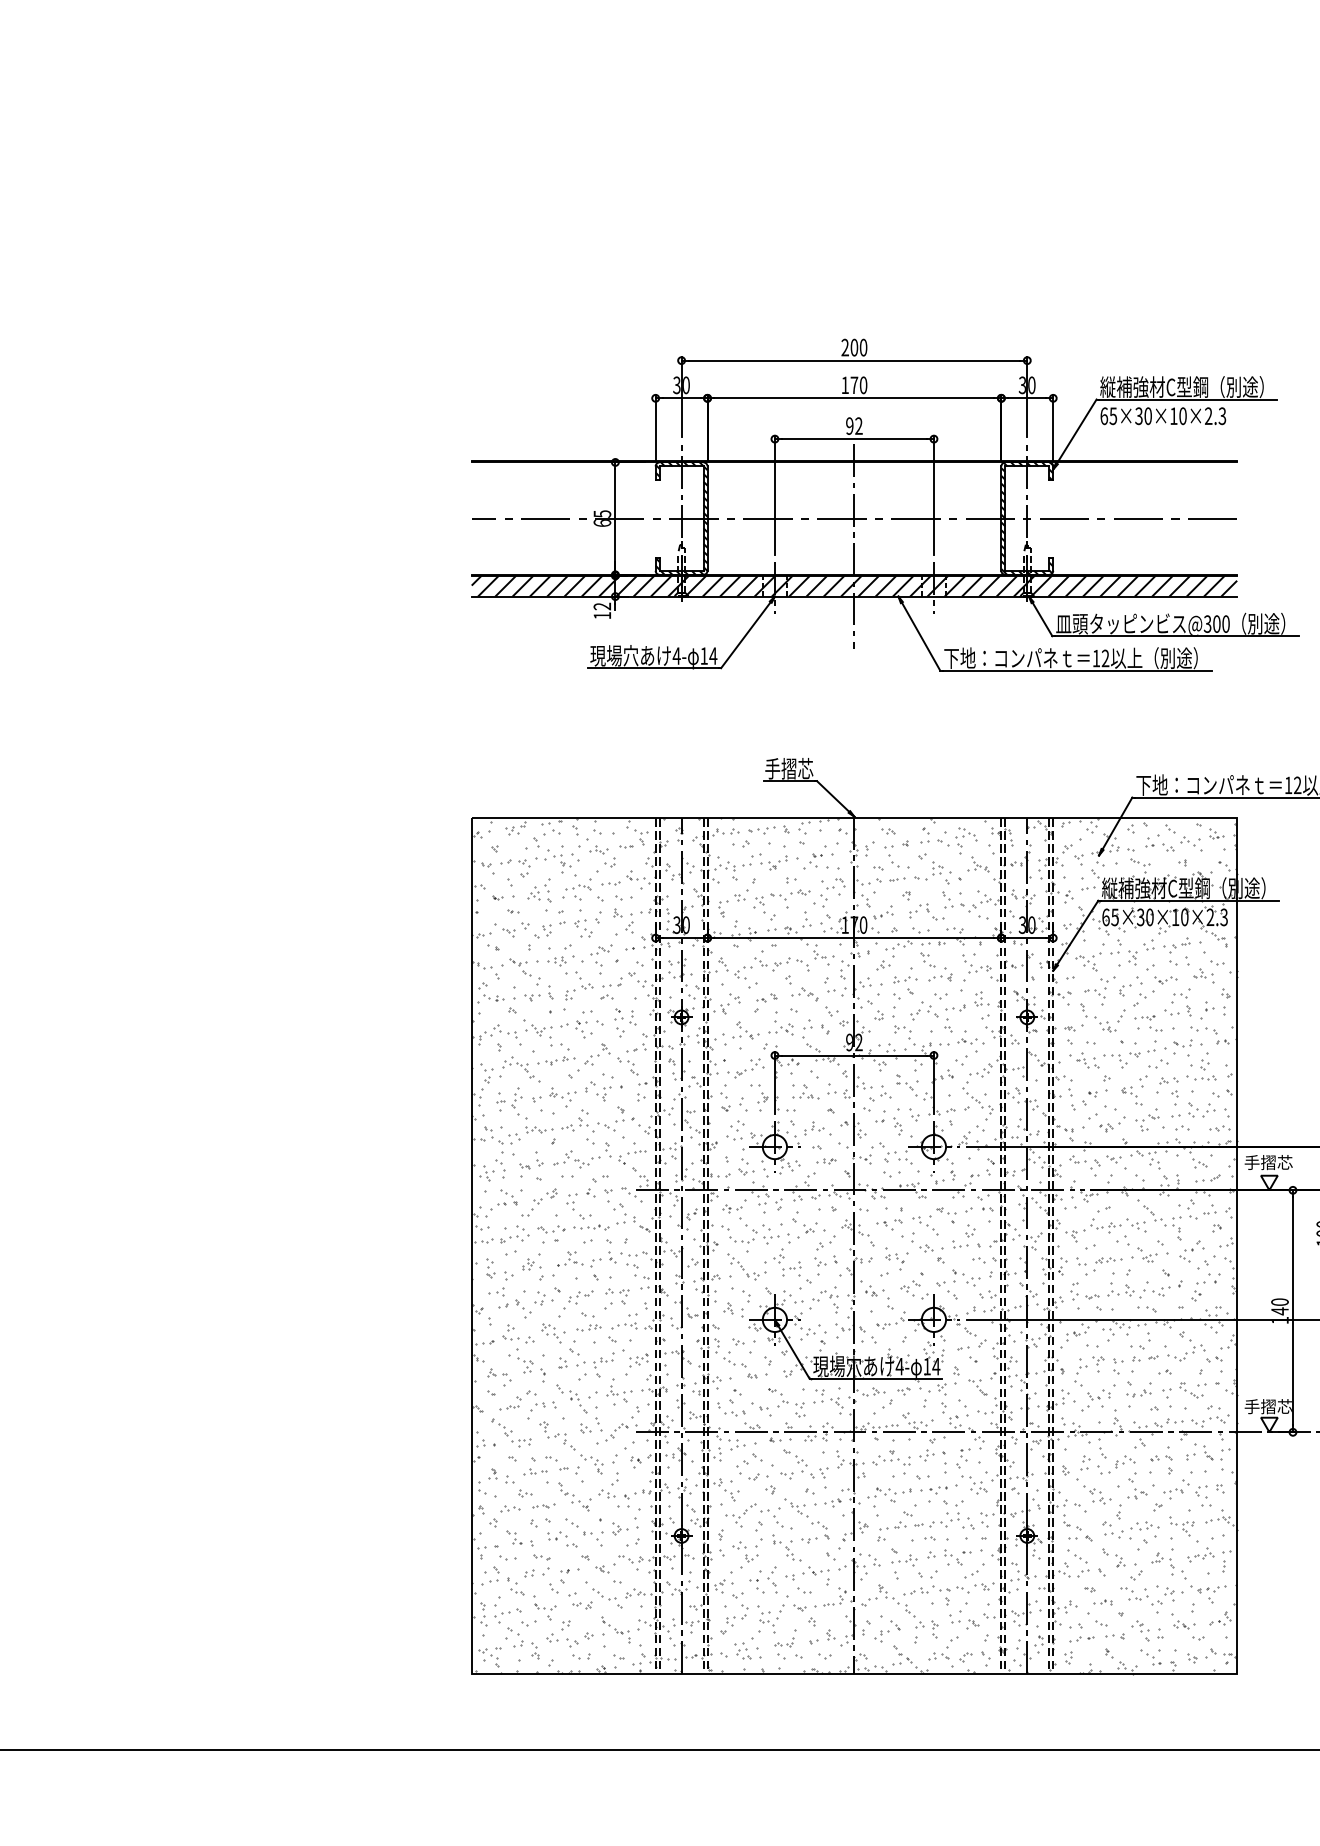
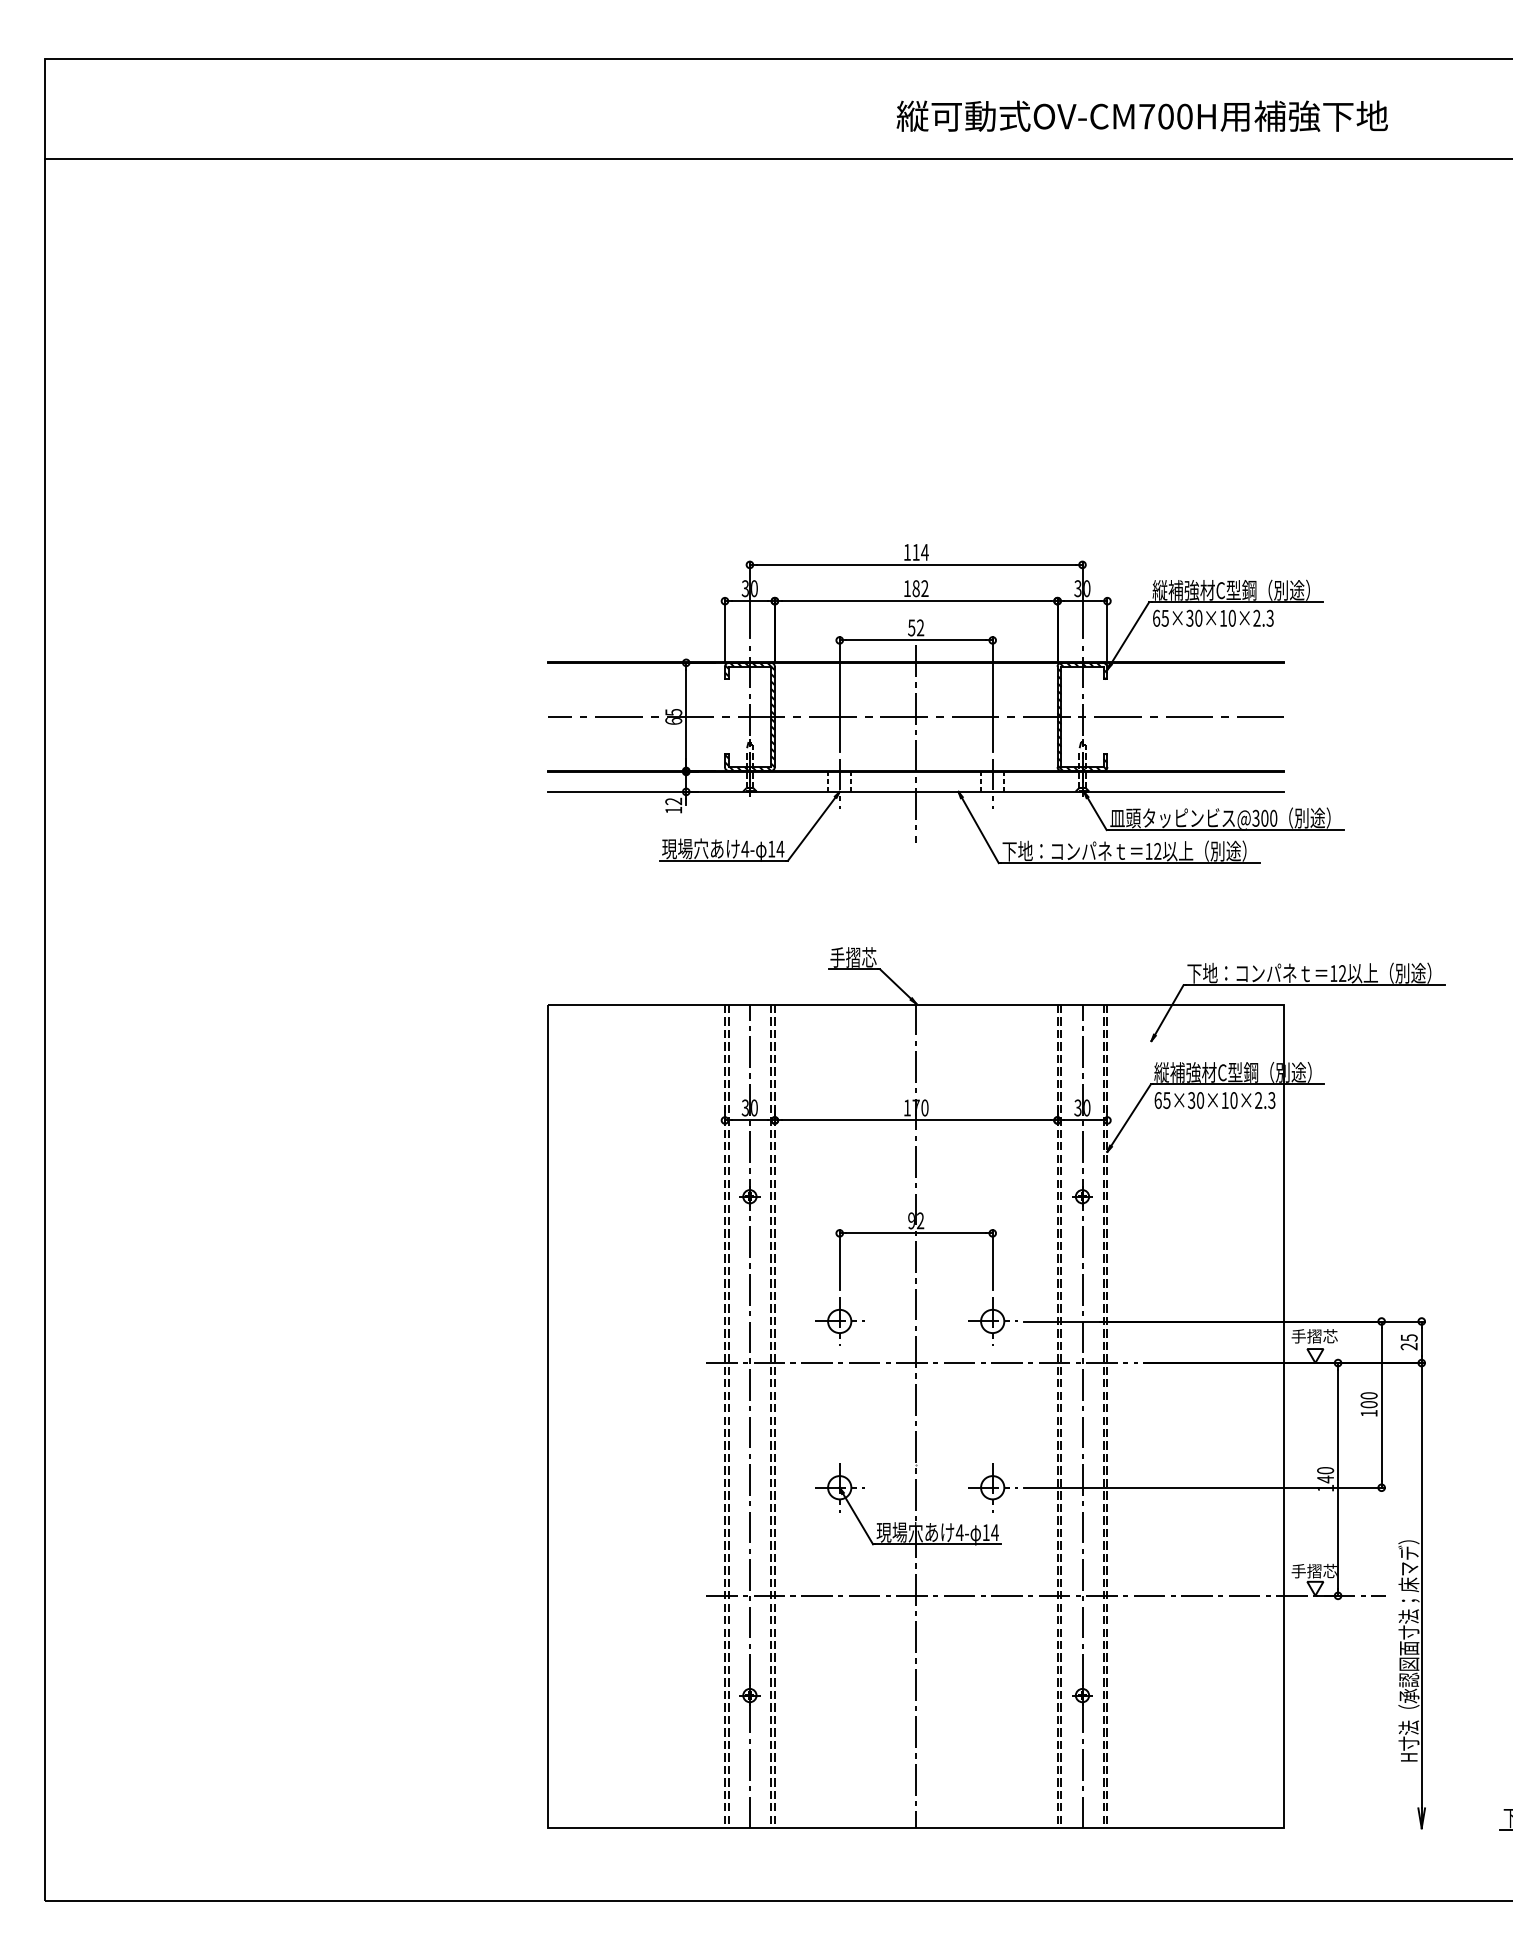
text: (853, 346) -> (915, 551), 200 -> 114
text: (858, 385) -> (920, 588), 170 -> 182
text: (849, 425) -> (911, 627), 92 -> 52
hatch: (854, 585) -> (916, 781), removed
hatch: (854, 1245) -> (916, 1416), removed

